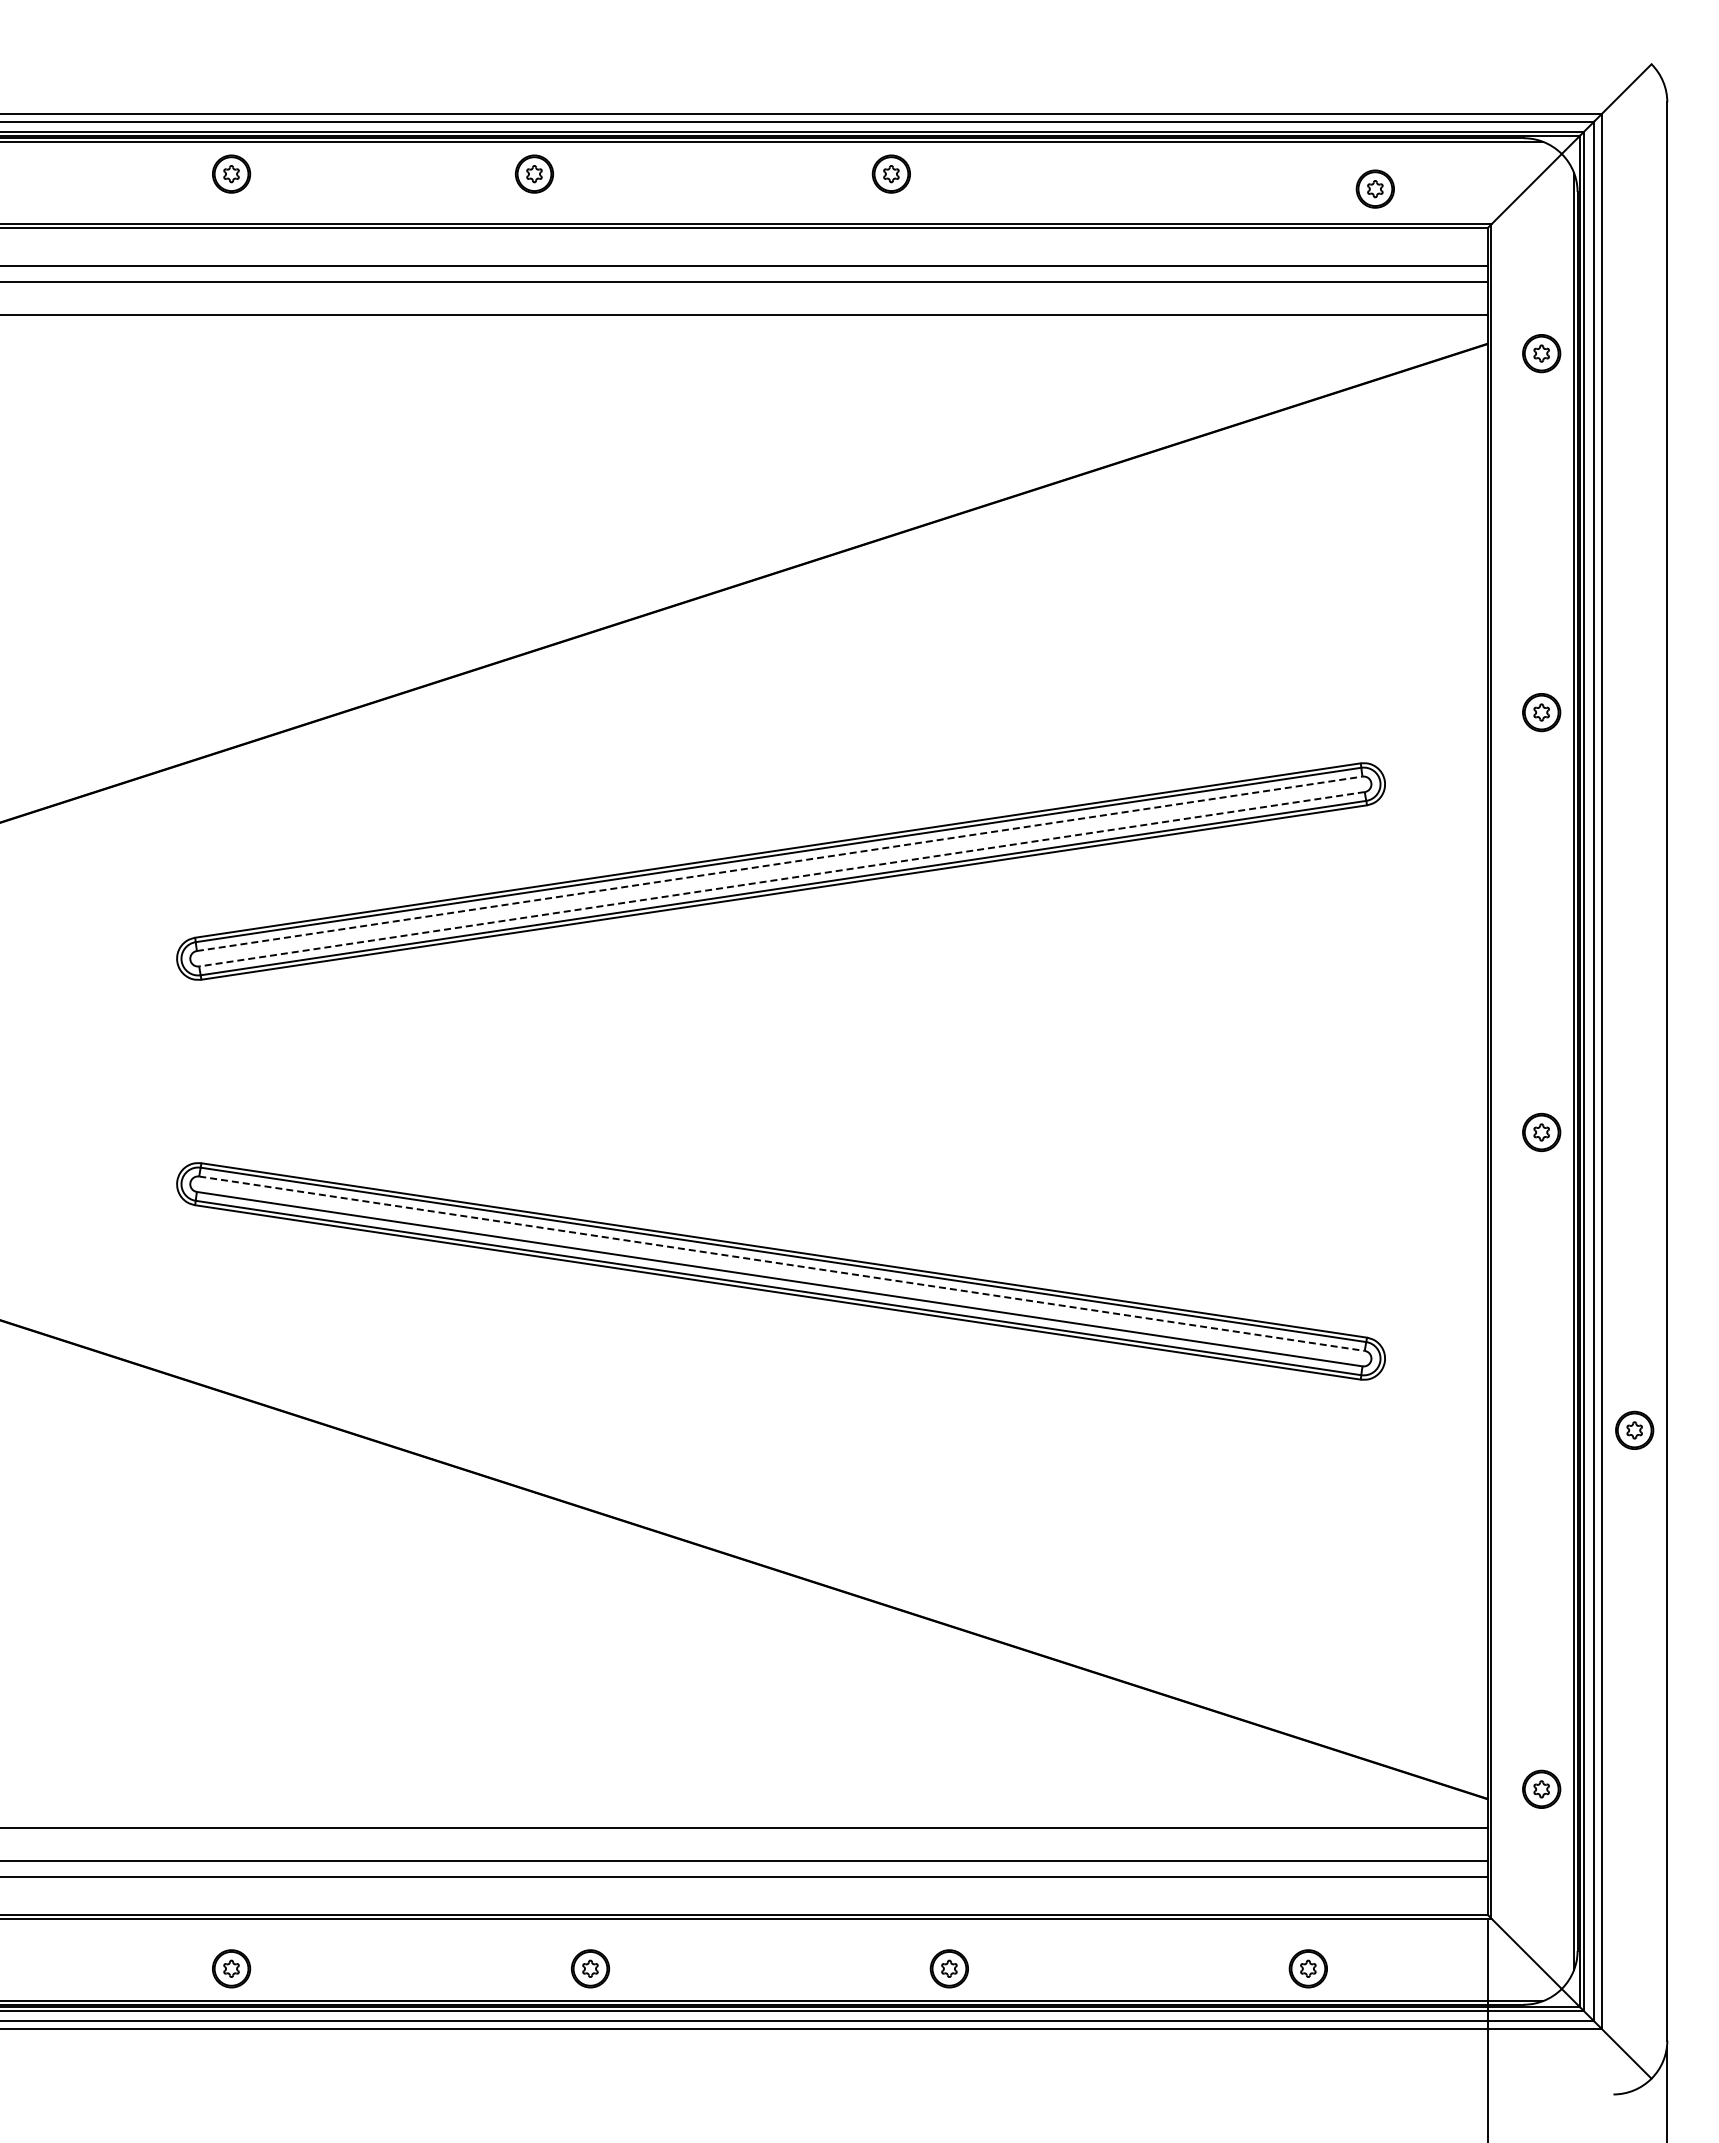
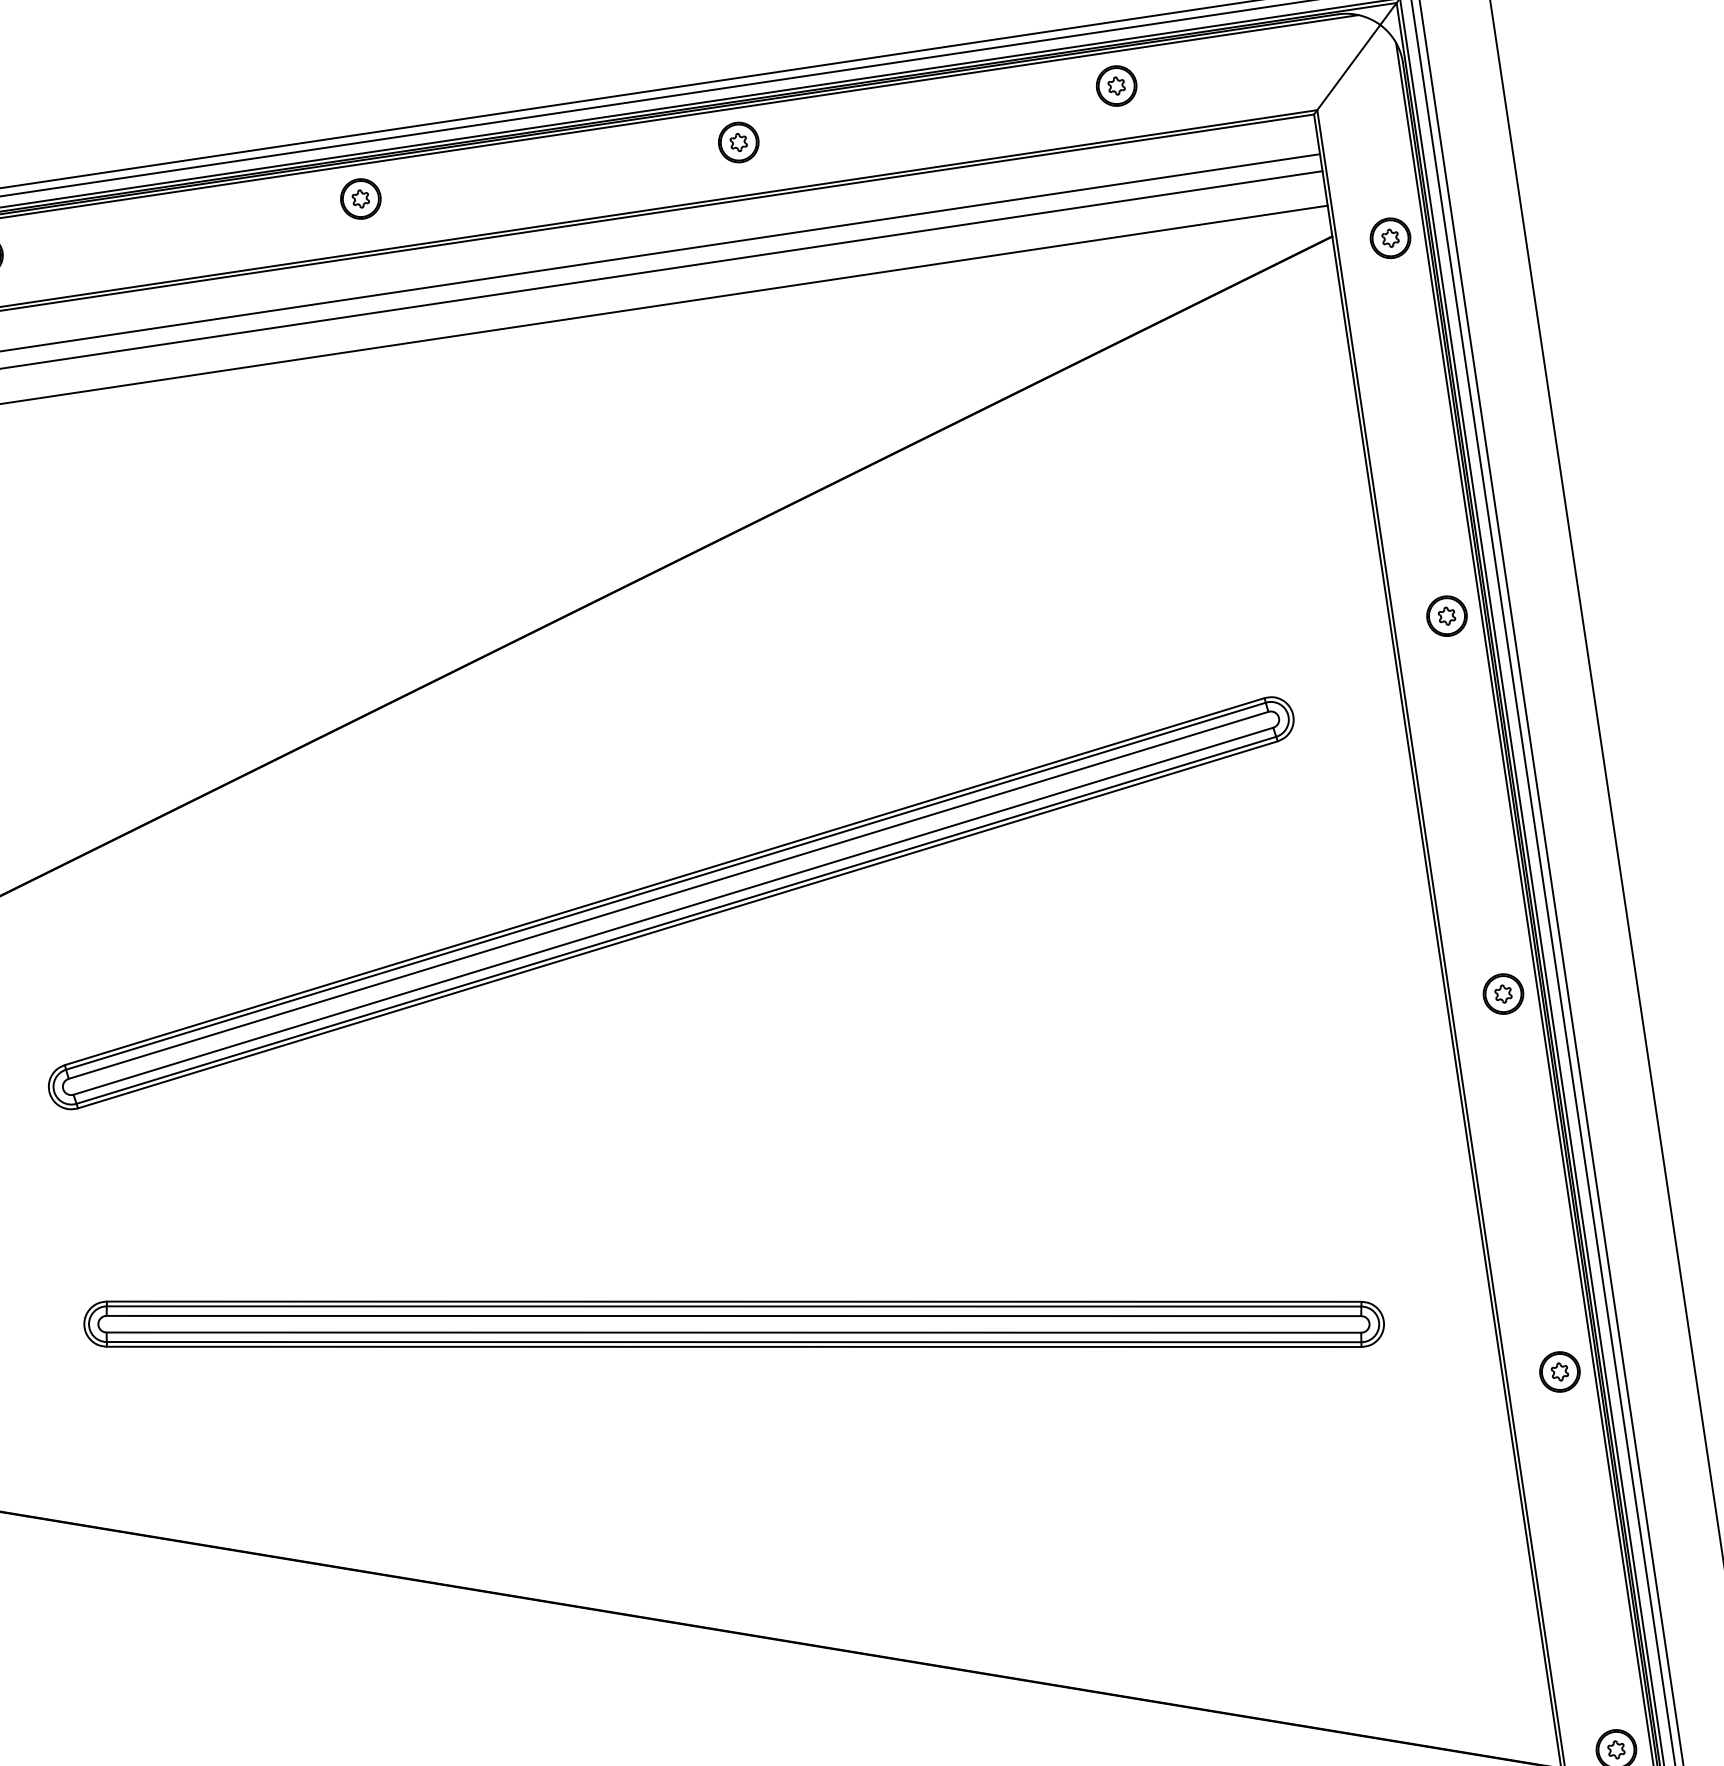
part: (534, 173) -> (360, 198), moved
part: (890, 173) -> (737, 142), moved
part: (1374, 188) -> (1115, 85), moved
line: (780, 863) -> (669, 894), dashed -> solid
line: (781, 879) -> (672, 911), dashed -> solid
part: (1541, 1131) -> (1503, 993), moved
line: (782, 1263) -> (734, 1315), dashed -> solid
part: (1634, 1429) -> (1559, 1371), moved

